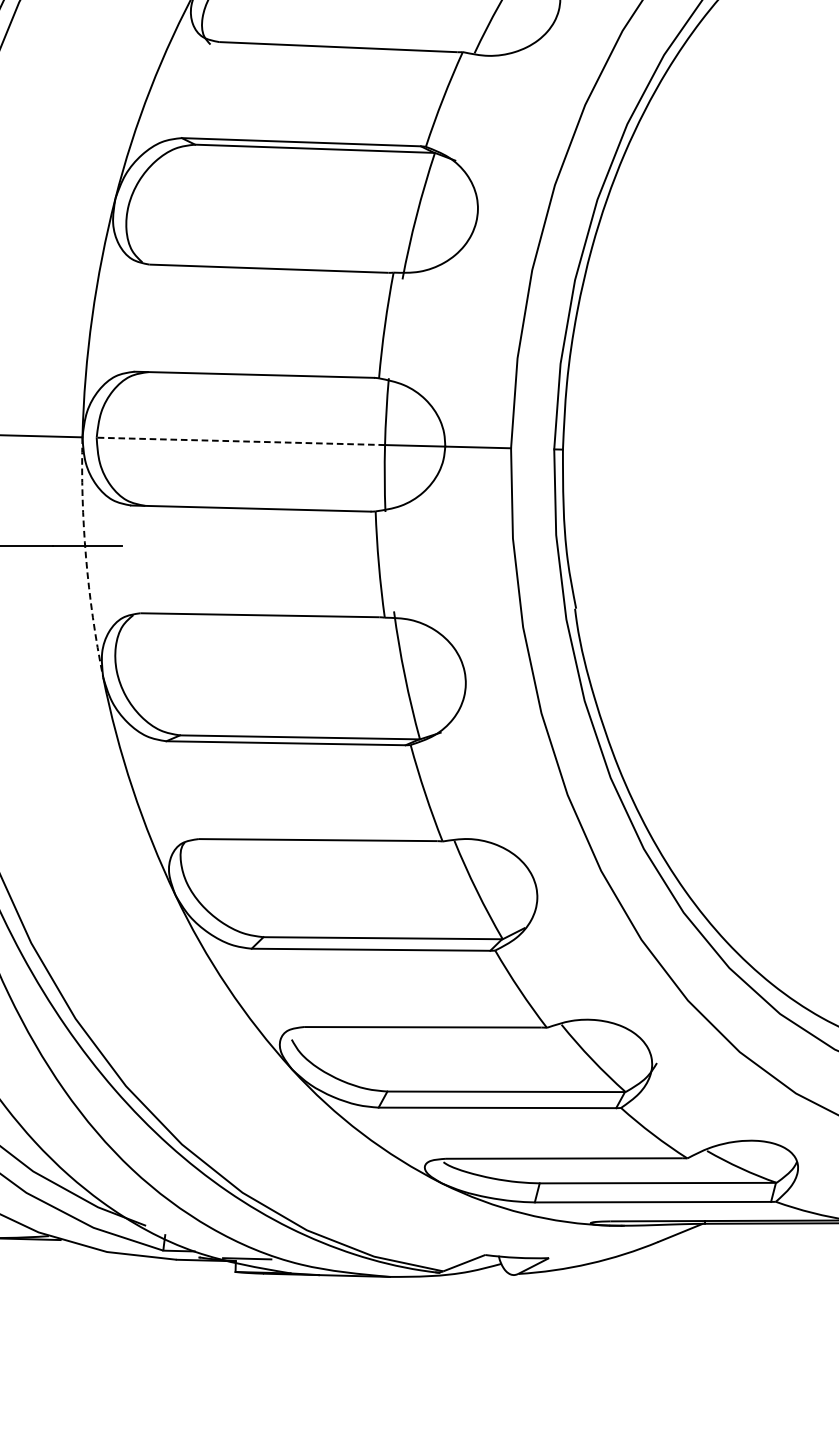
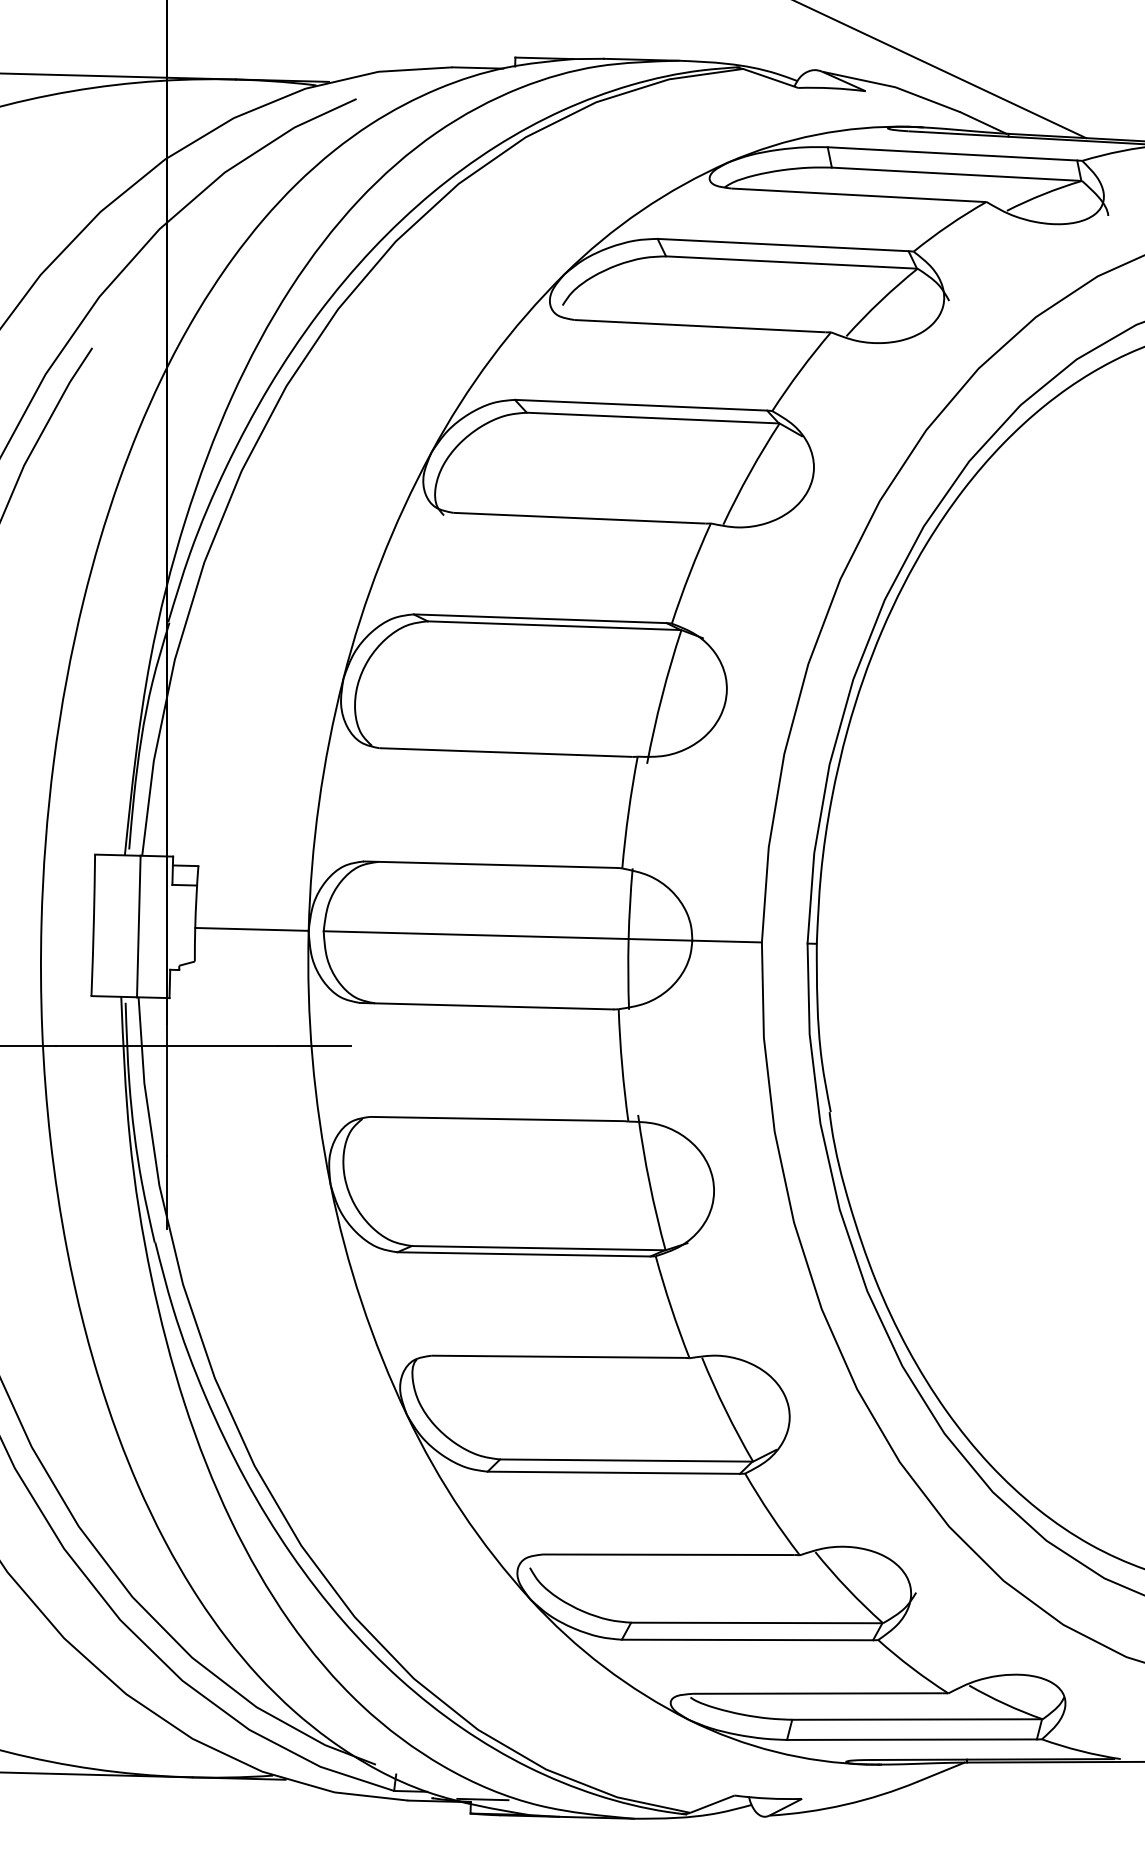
line: (241, 441) -> (476, 935), dashed -> solid
arc: (86, 558) -> (312, 1058), dashed -> solid

